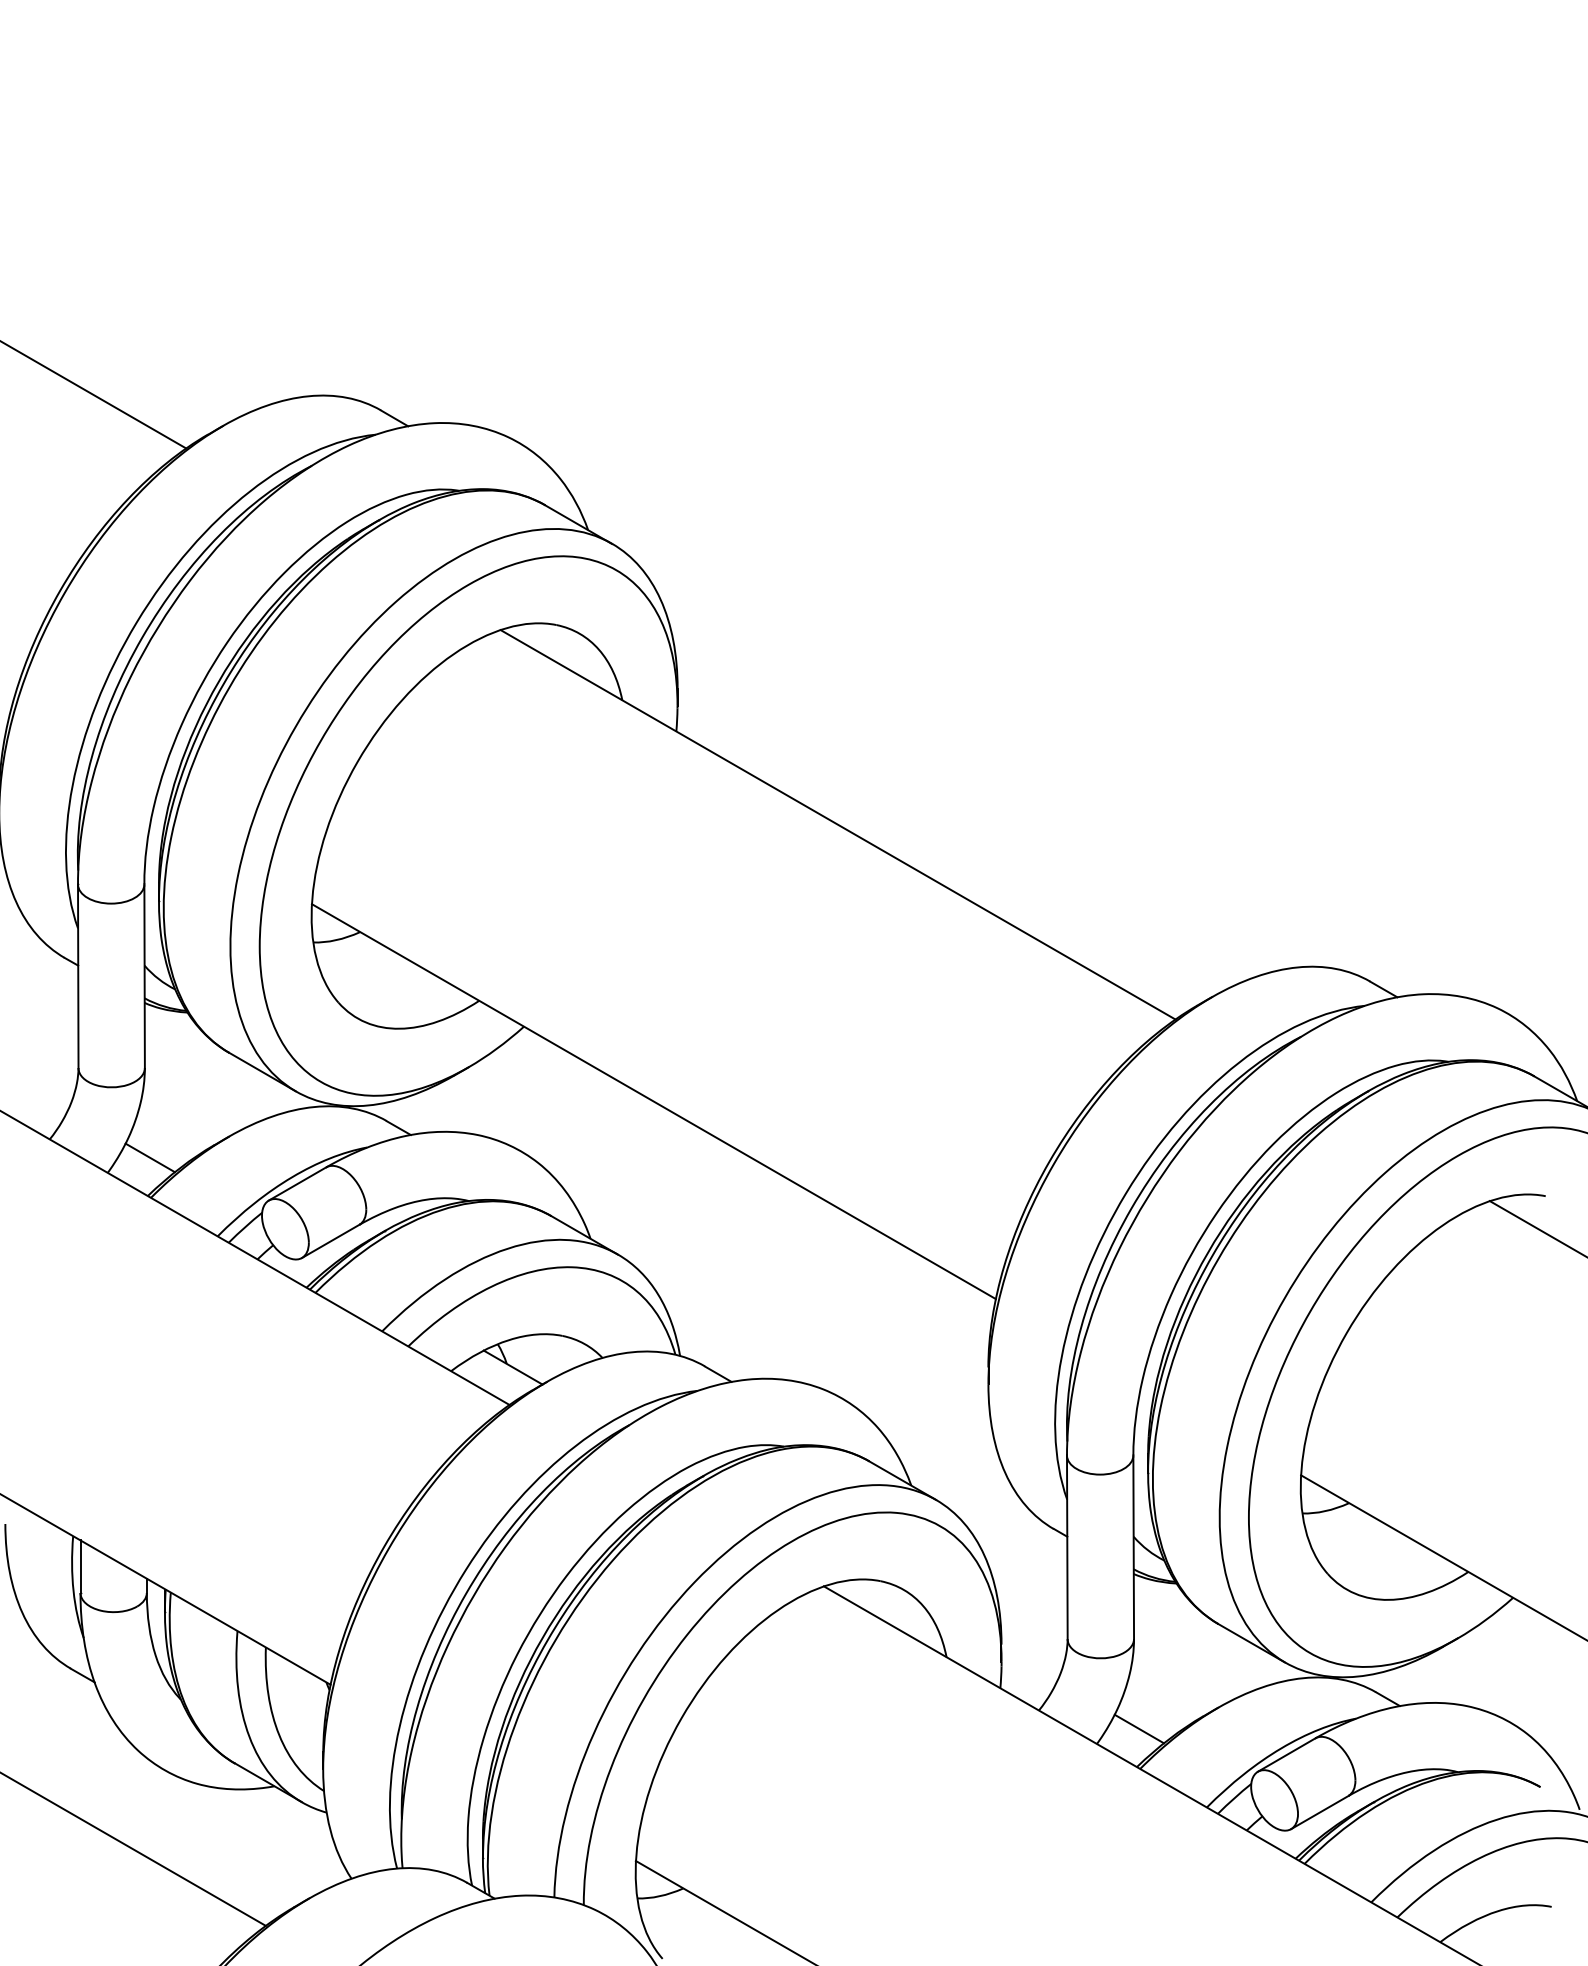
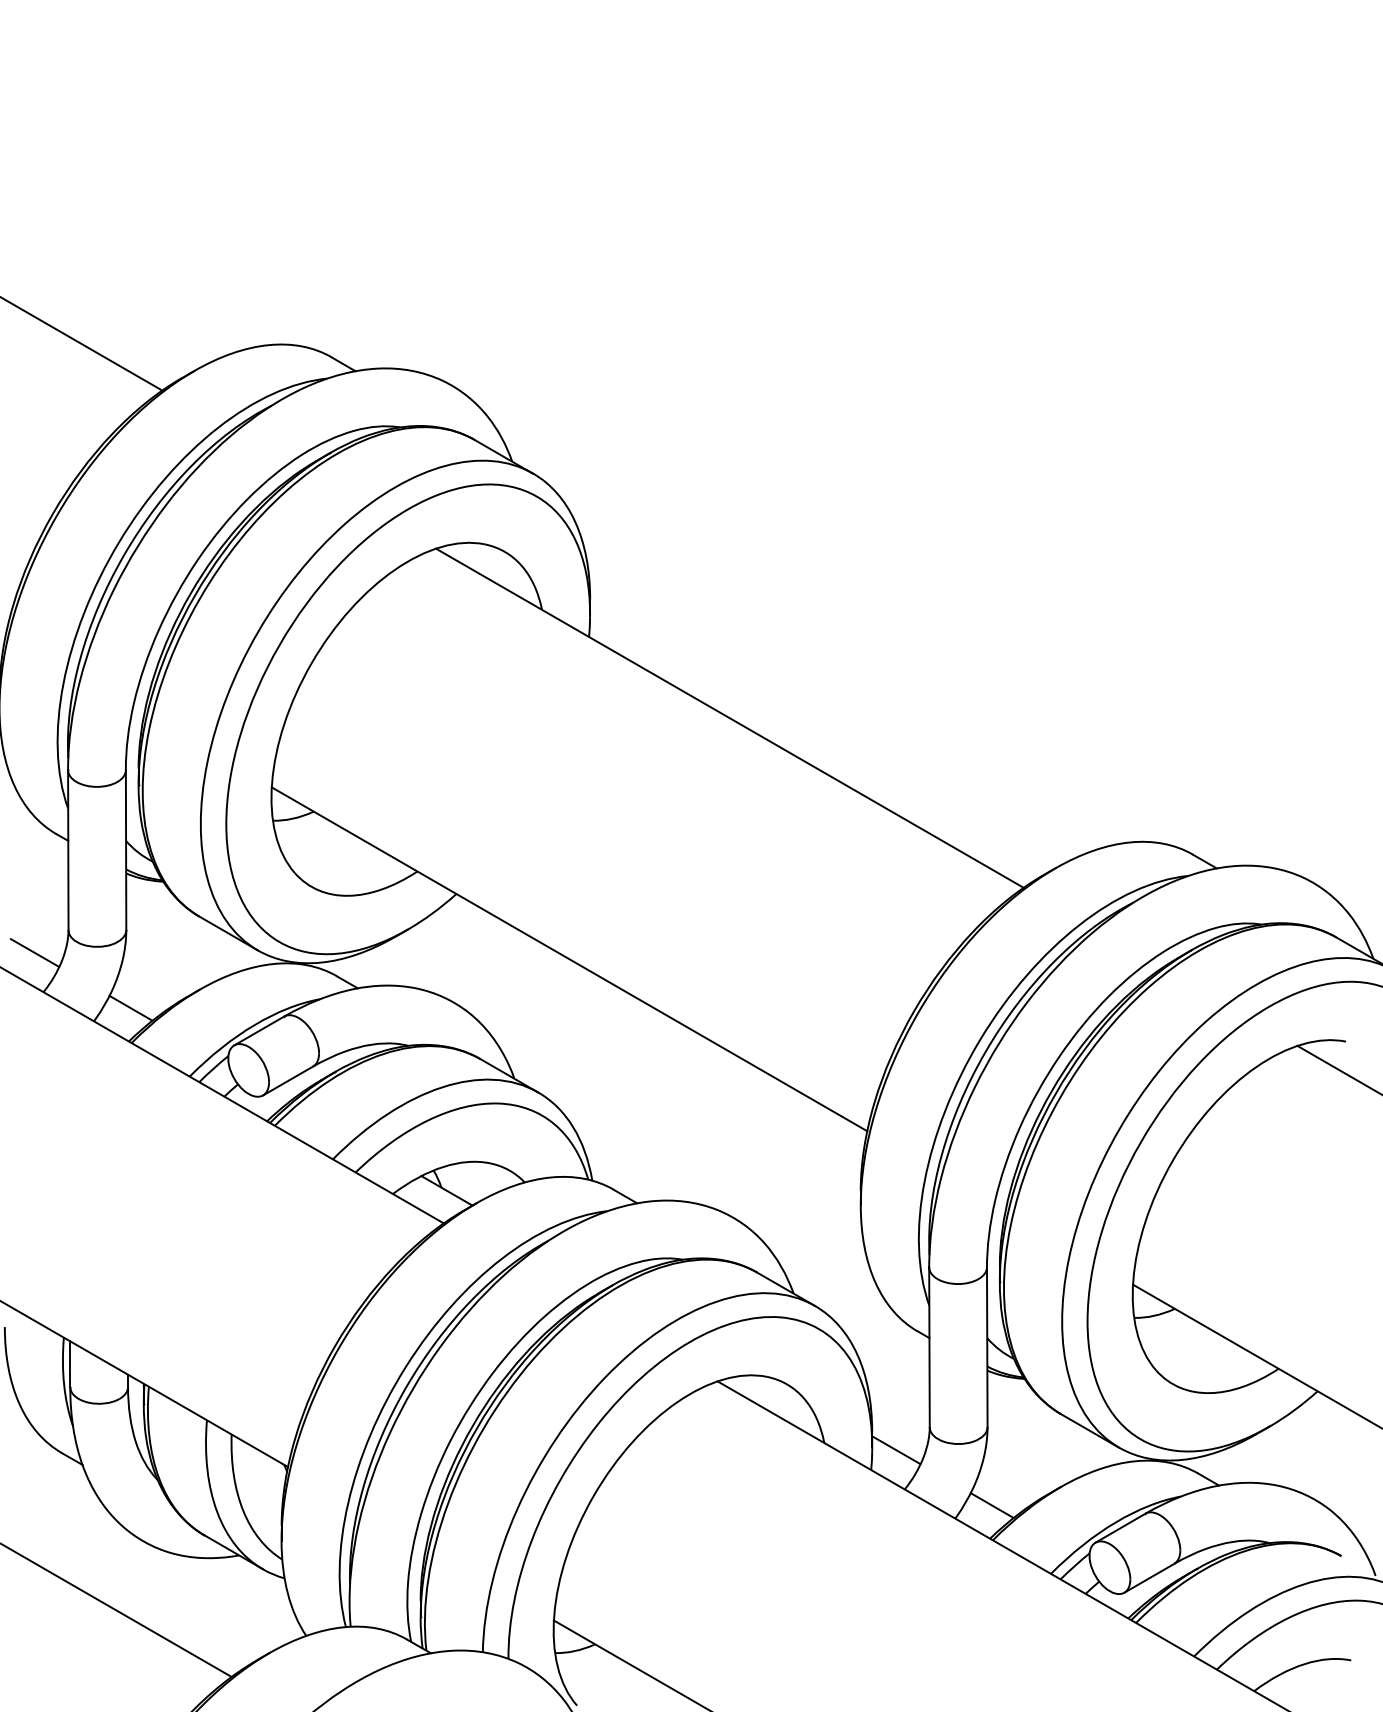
line: (39, 1094) -> (34, 953), added
line: (1029, 1665) -> (896, 1450), added

